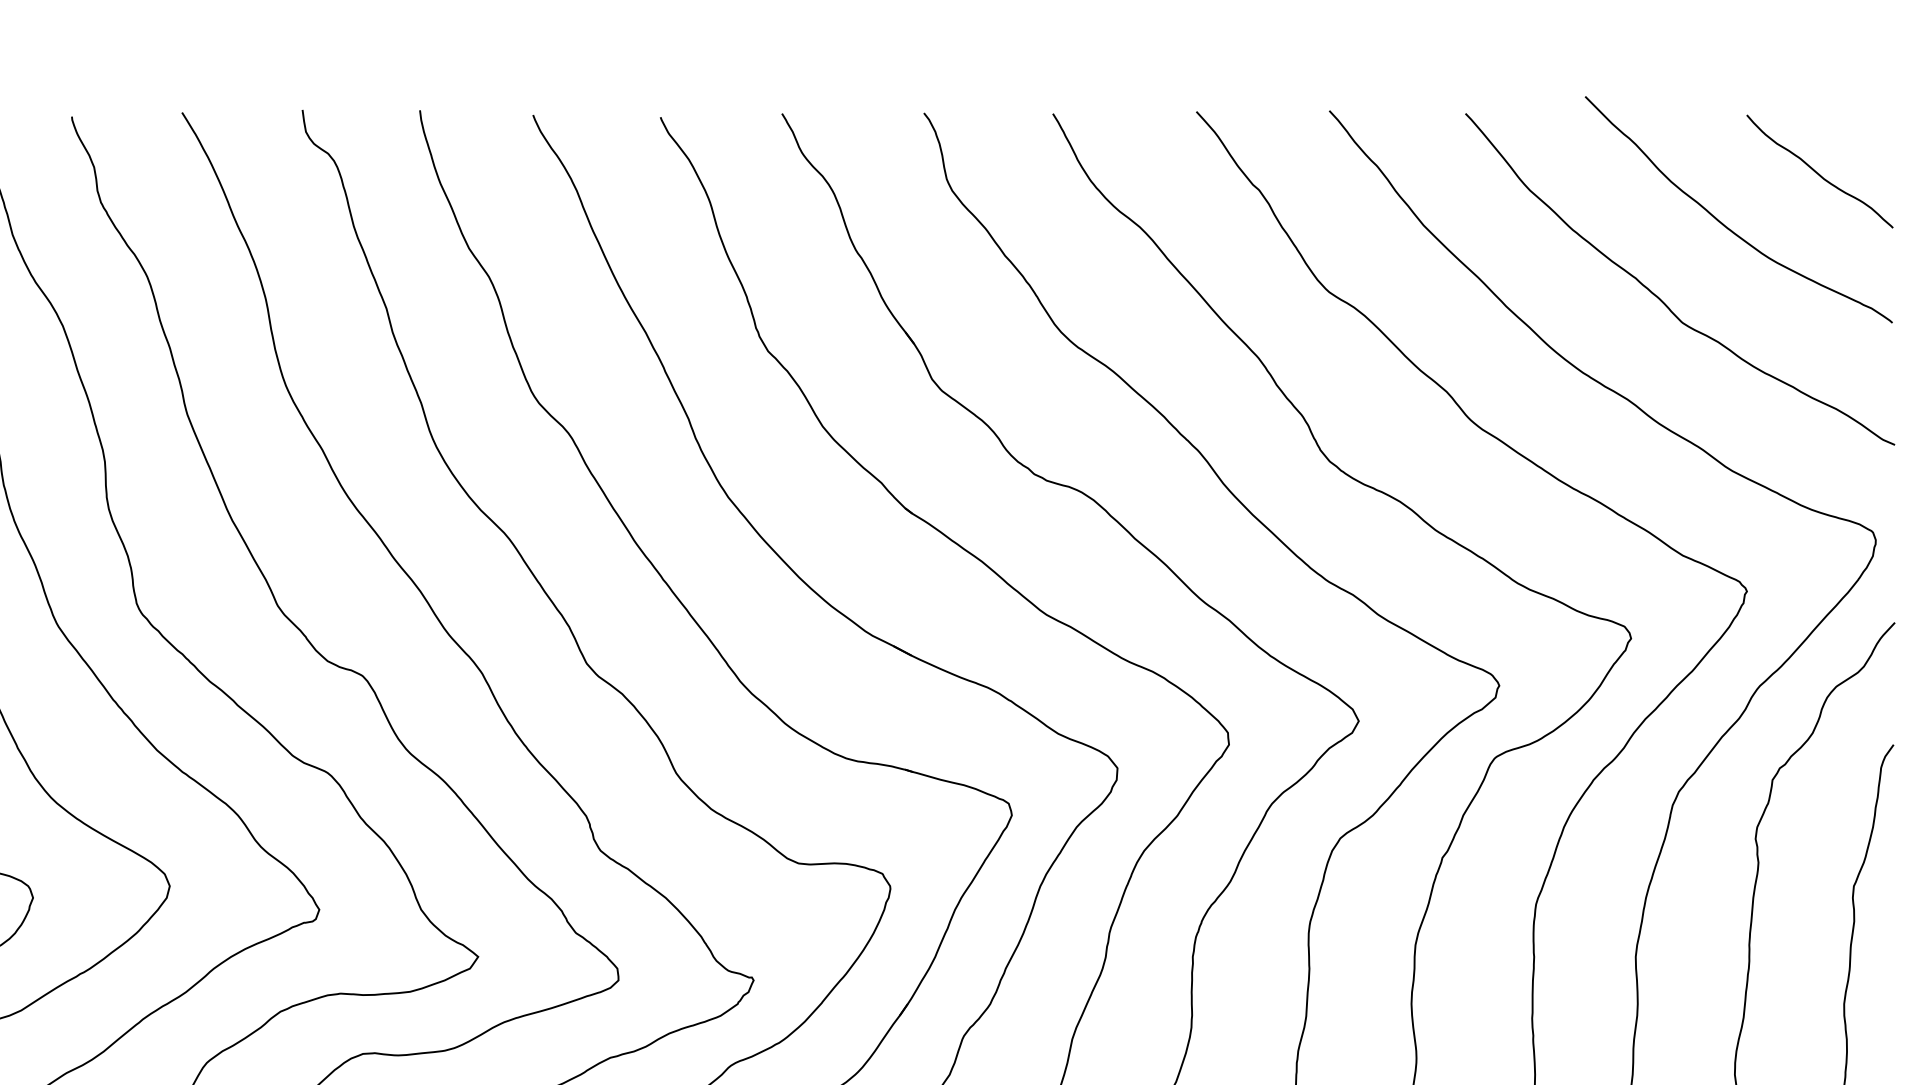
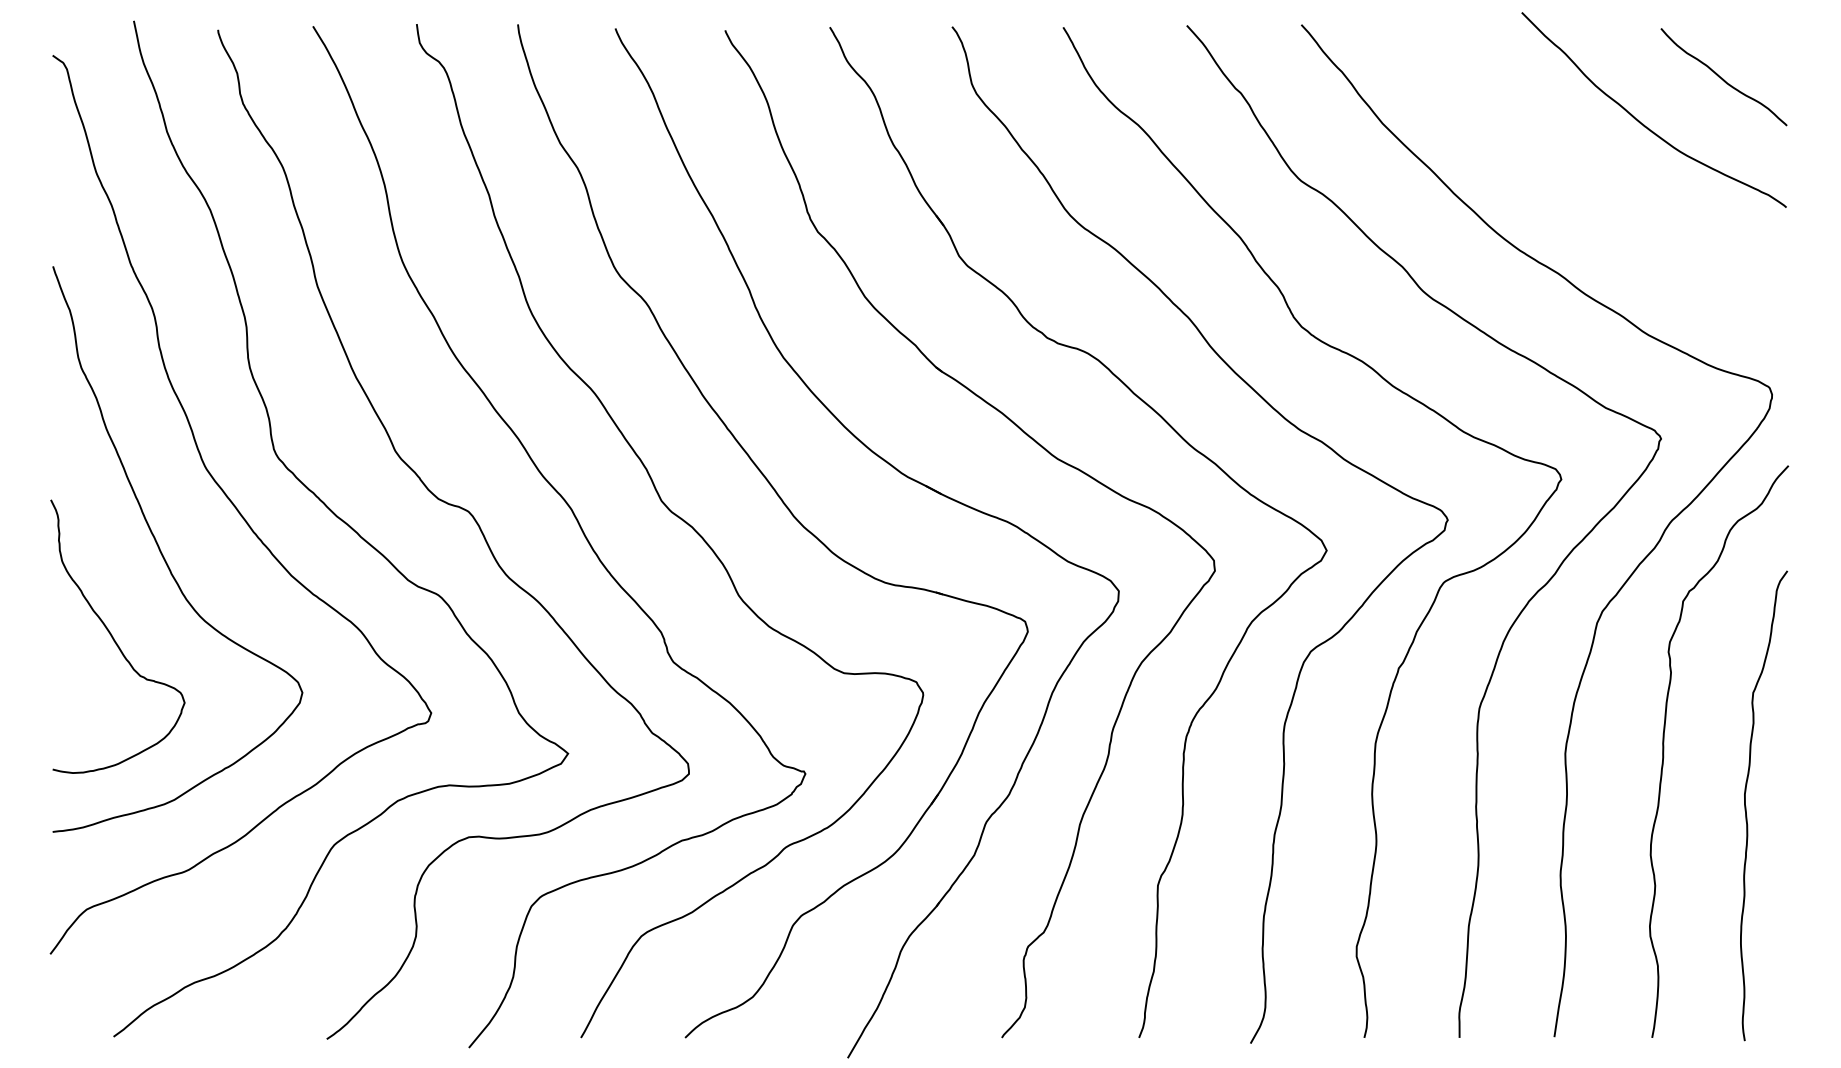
curve: (1660, 298) -> (1586, 186), removed

